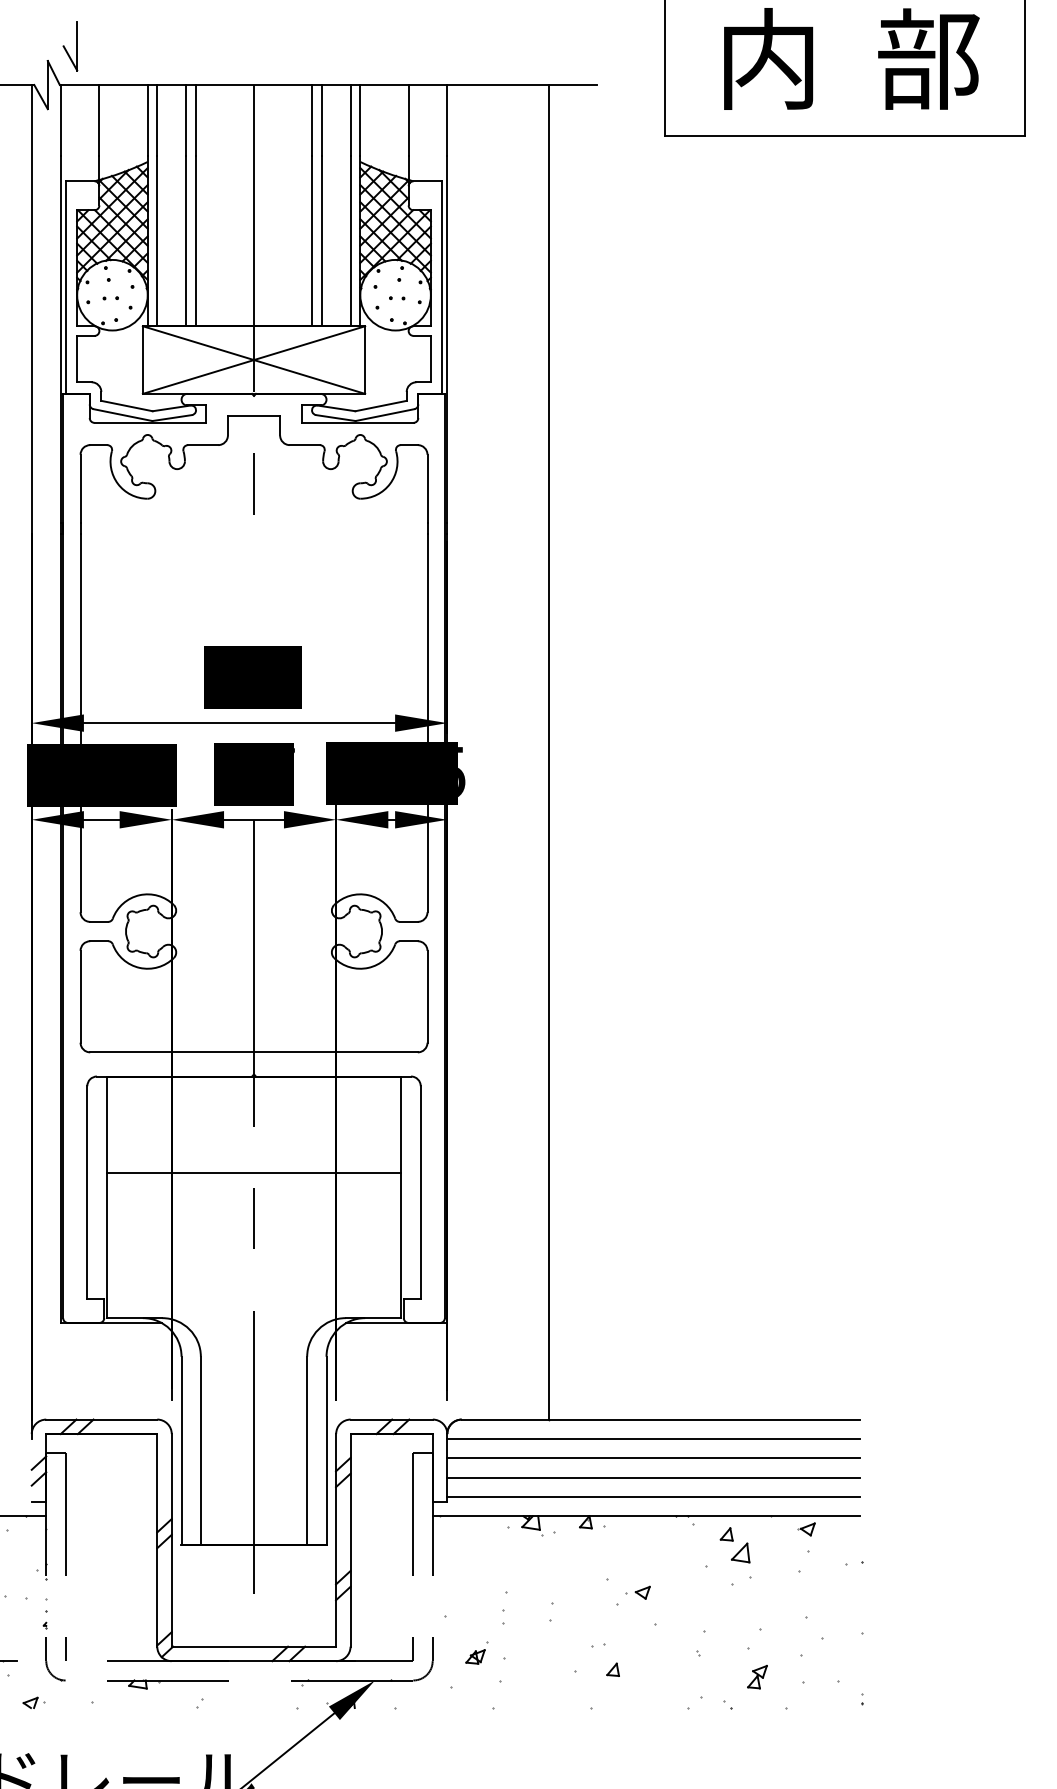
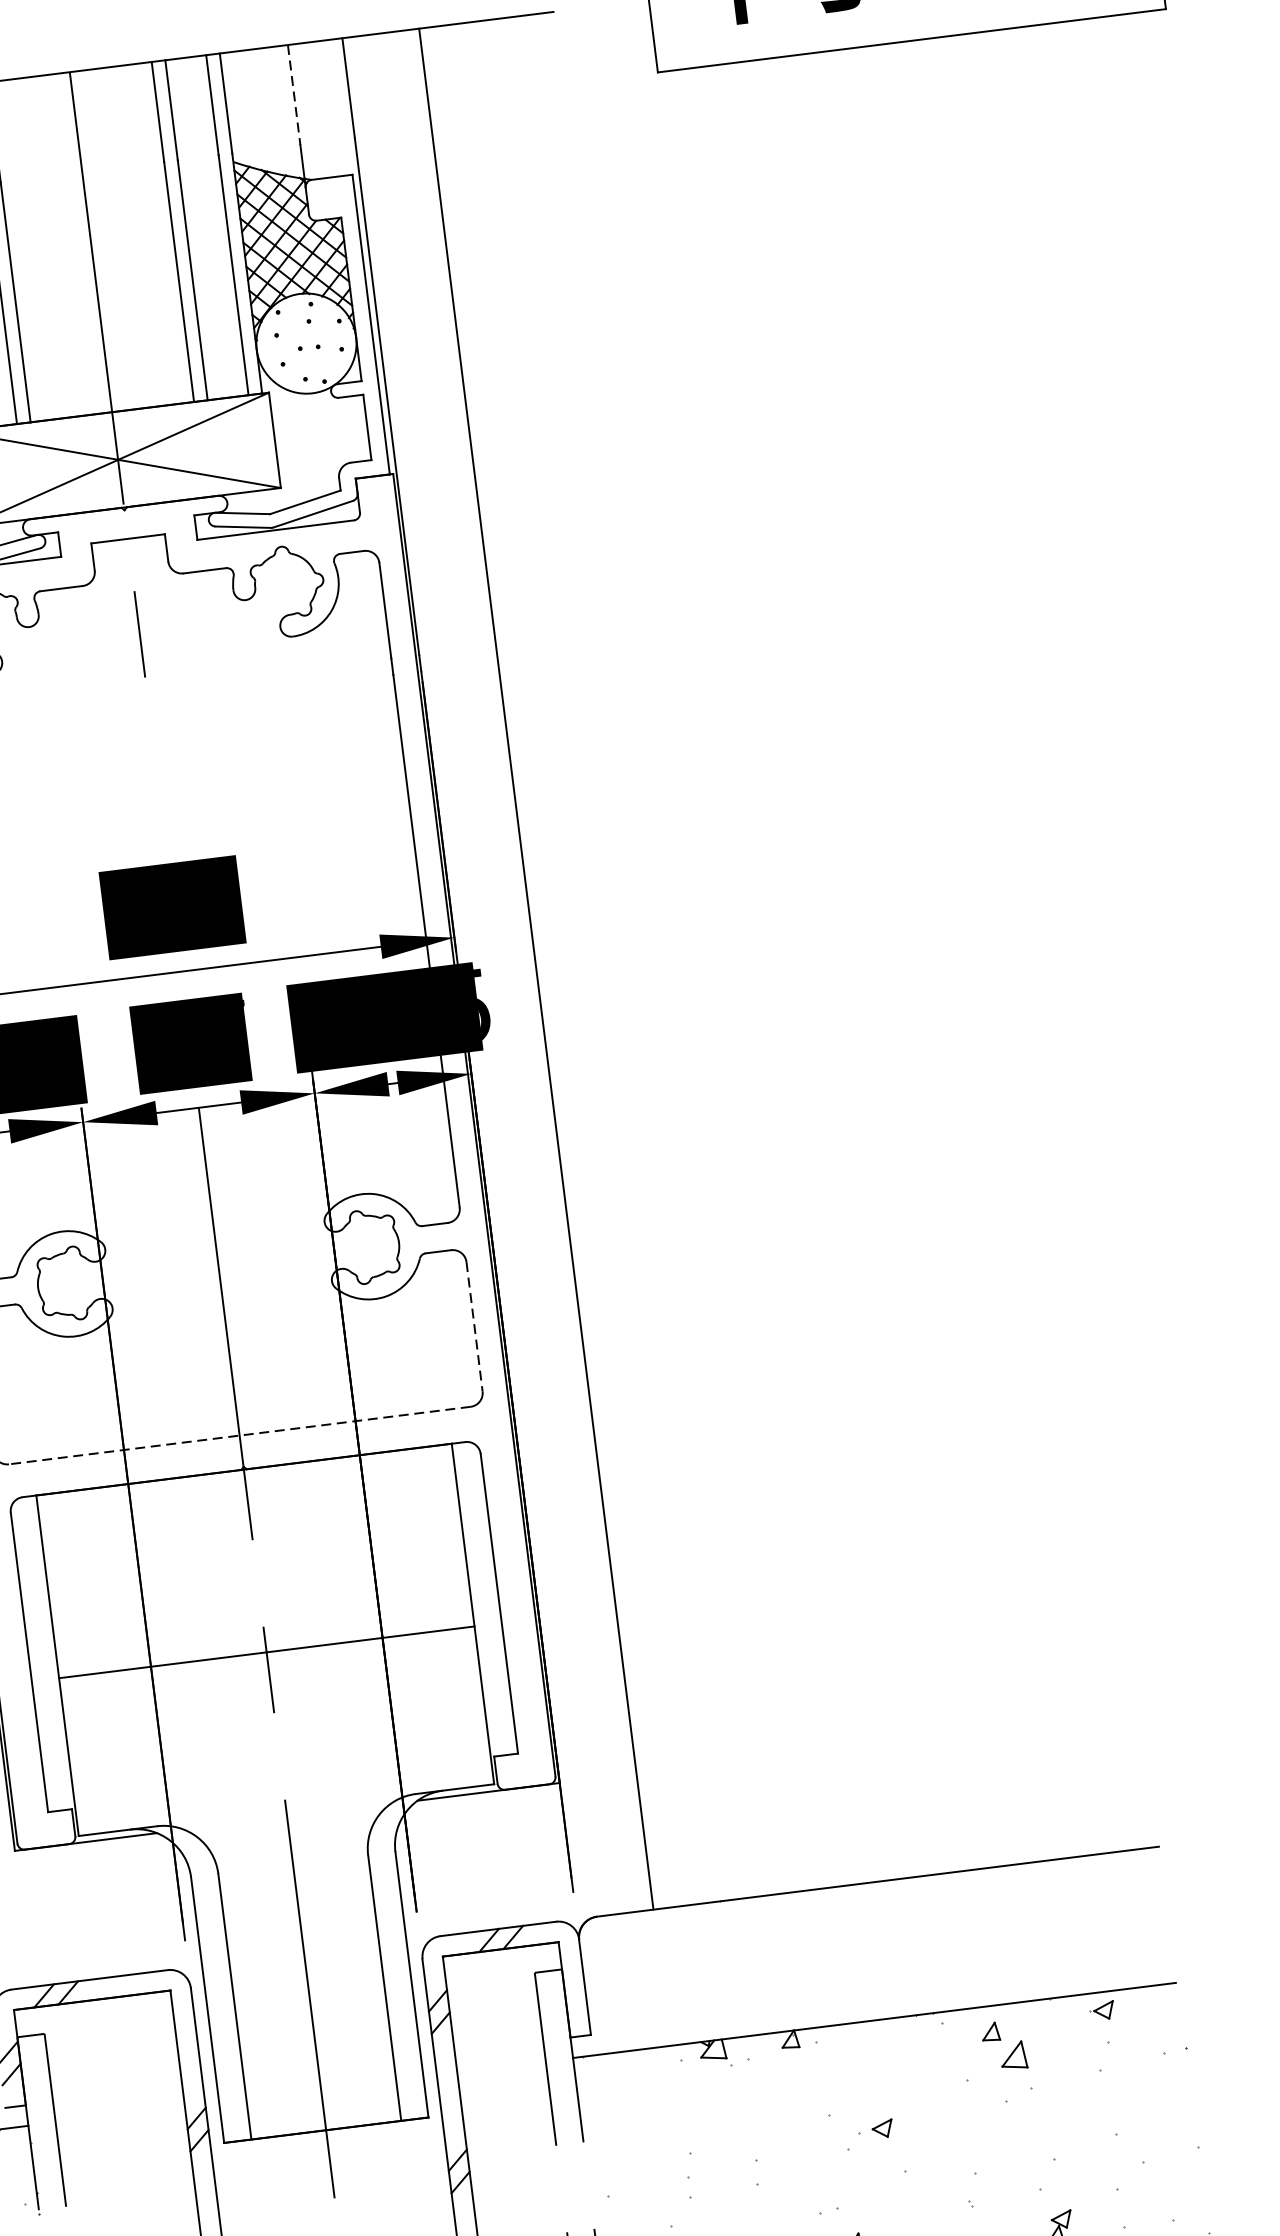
line: (408, 121) -> (294, 96), solid -> dashed
line: (548, 752) -> (535, 969), moved
line: (427, 996) -> (474, 1326), solid -> dashed
line: (254, 1052) -> (240, 1435), solid -> dashed
line: (253, 1173) -> (266, 1652), moved
line: (653, 1438) -> (870, 1909), removed
line: (653, 1458) -> (874, 1937), removed
line: (653, 1477) -> (877, 1964), removed
line: (653, 1496) -> (880, 1991), removed

